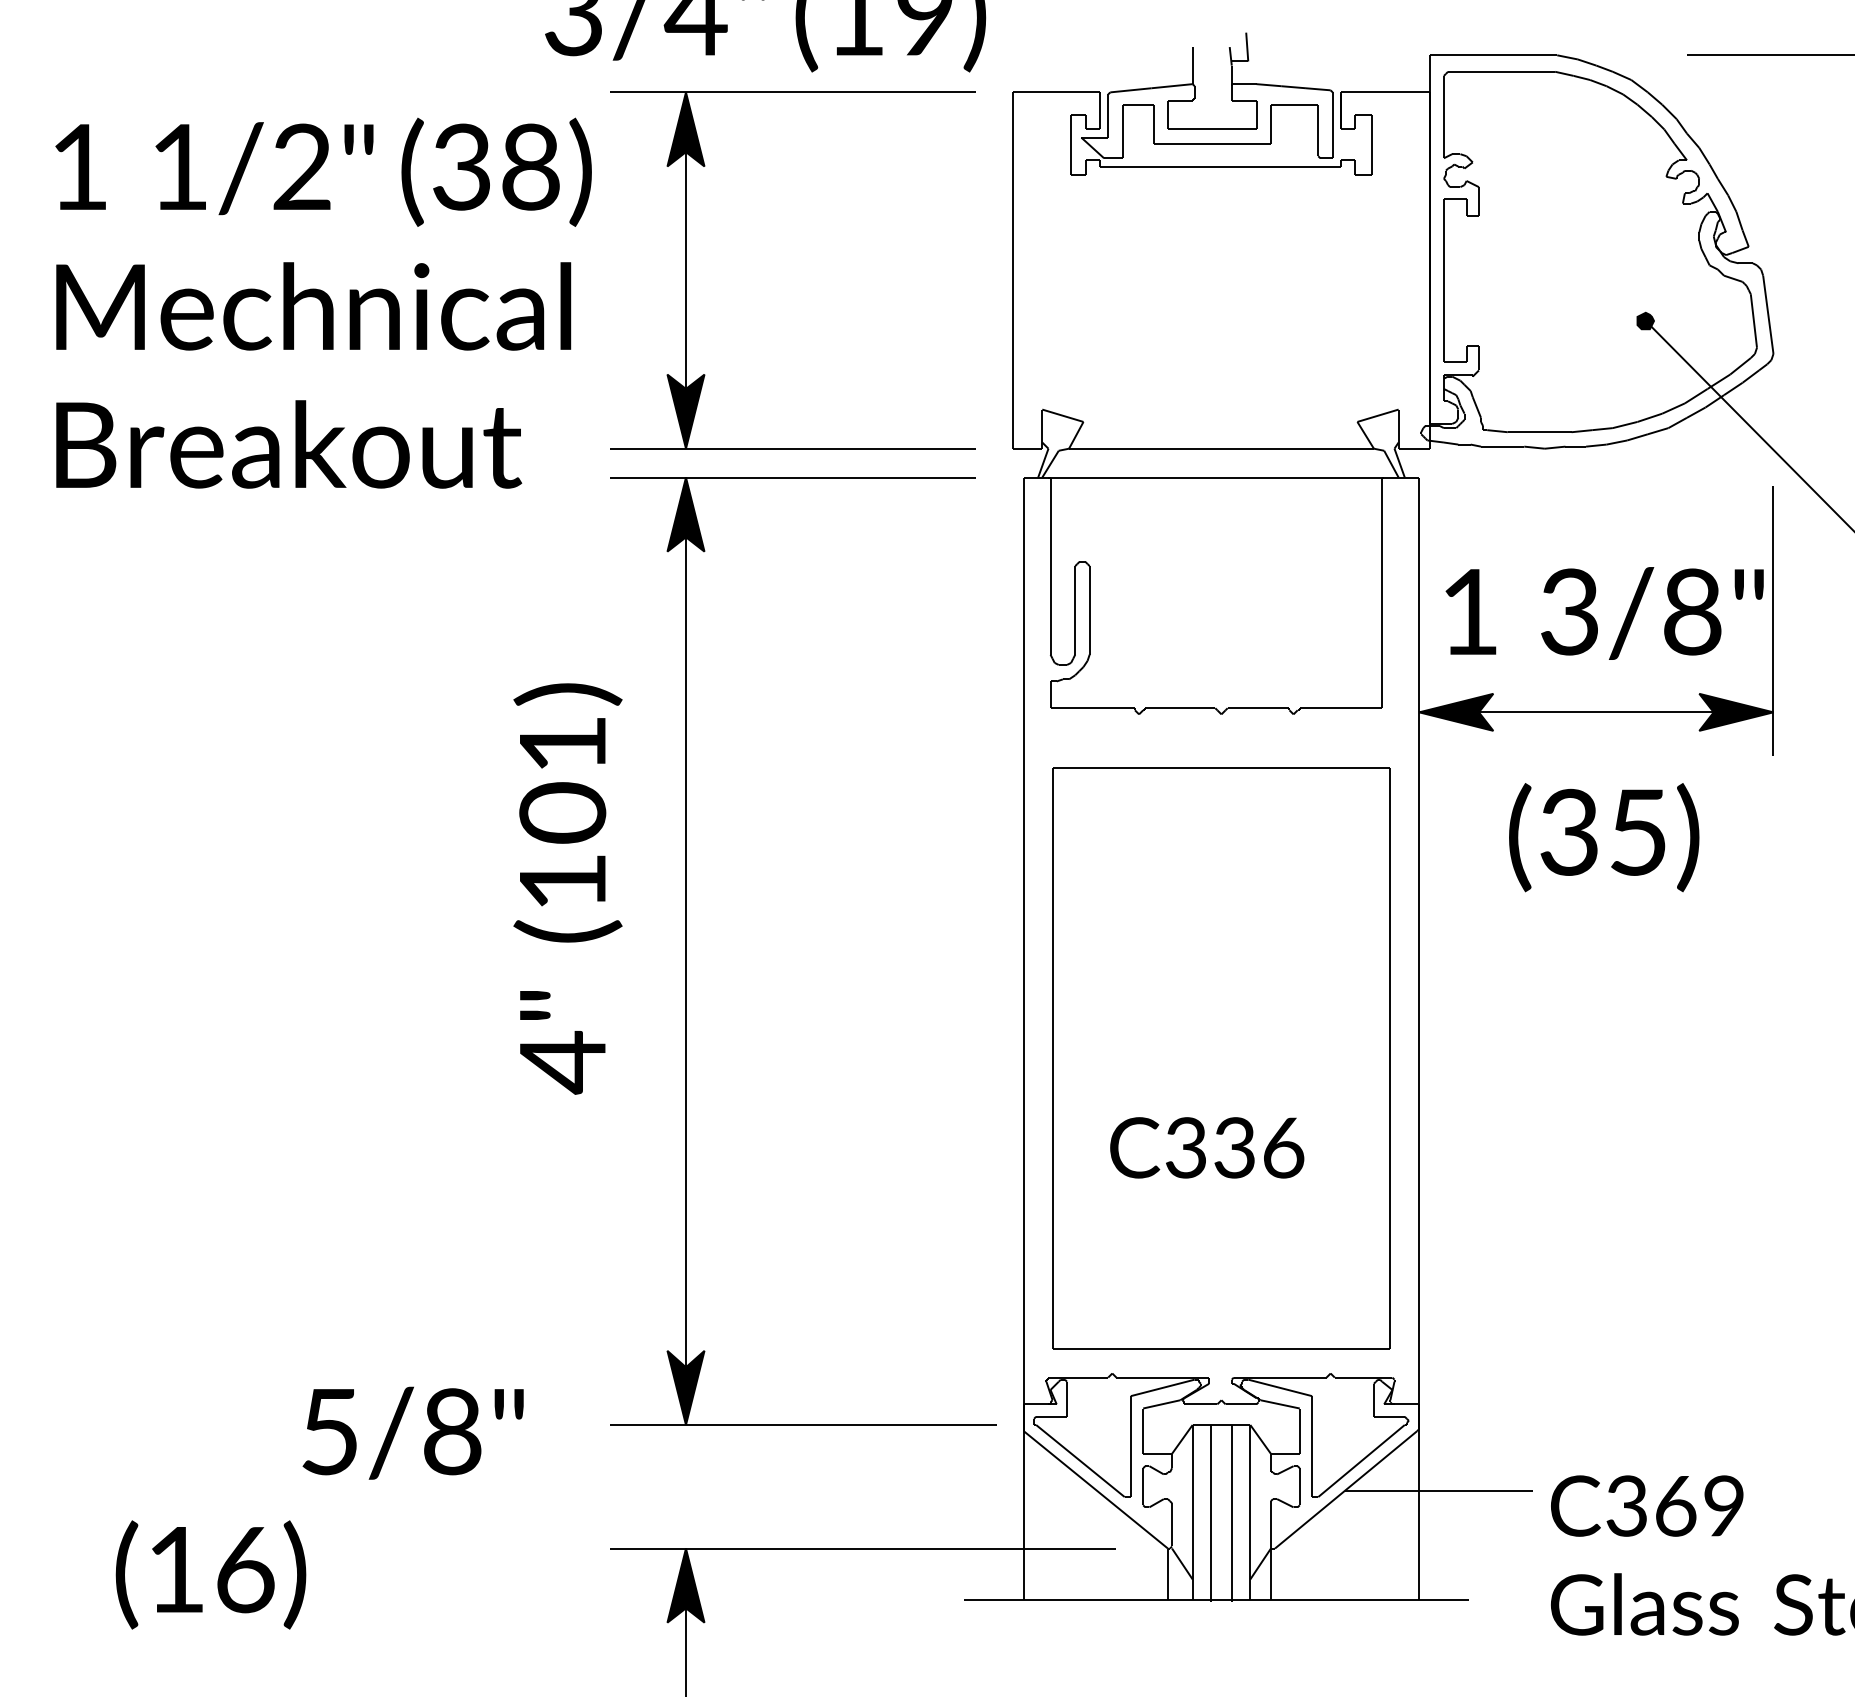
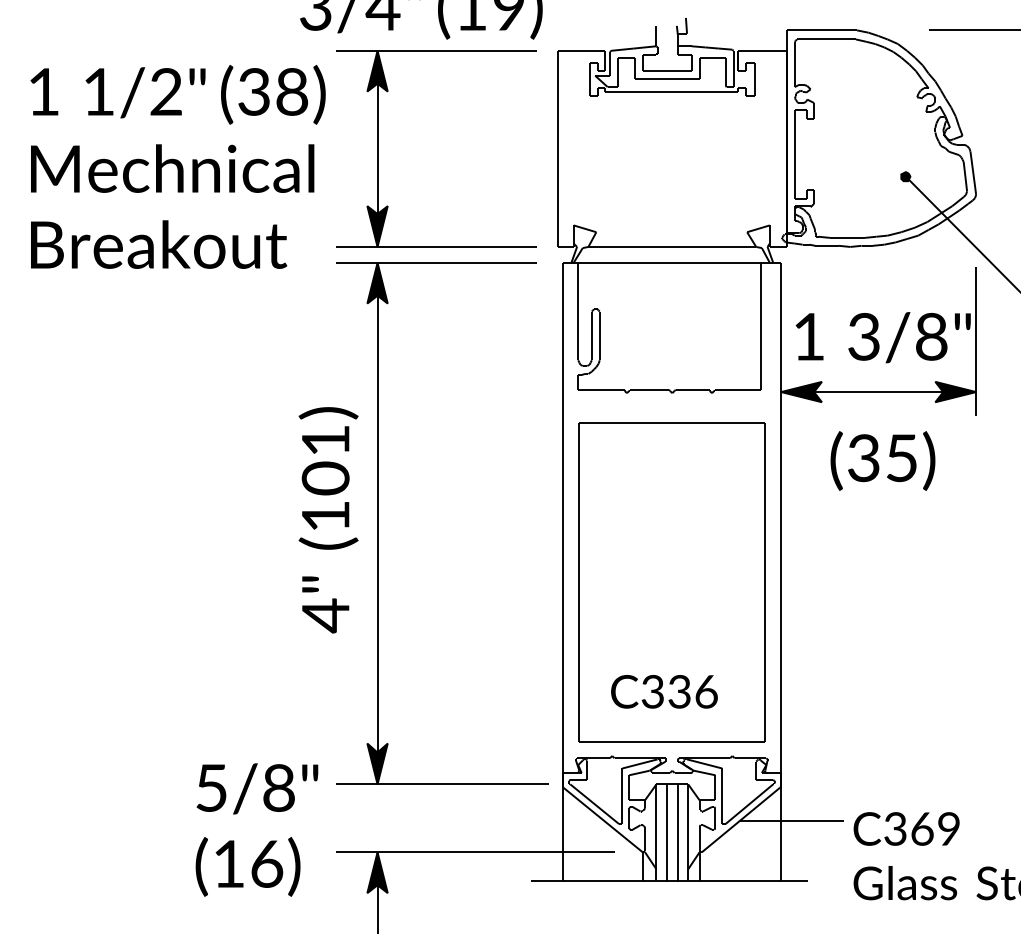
text: (567, 889) -> (328, 520), moved
text: (1207, 1147) -> (664, 691), moved
text: (413, 1432) -> (257, 788), moved
text: (209, 1574) -> (247, 866), moved

